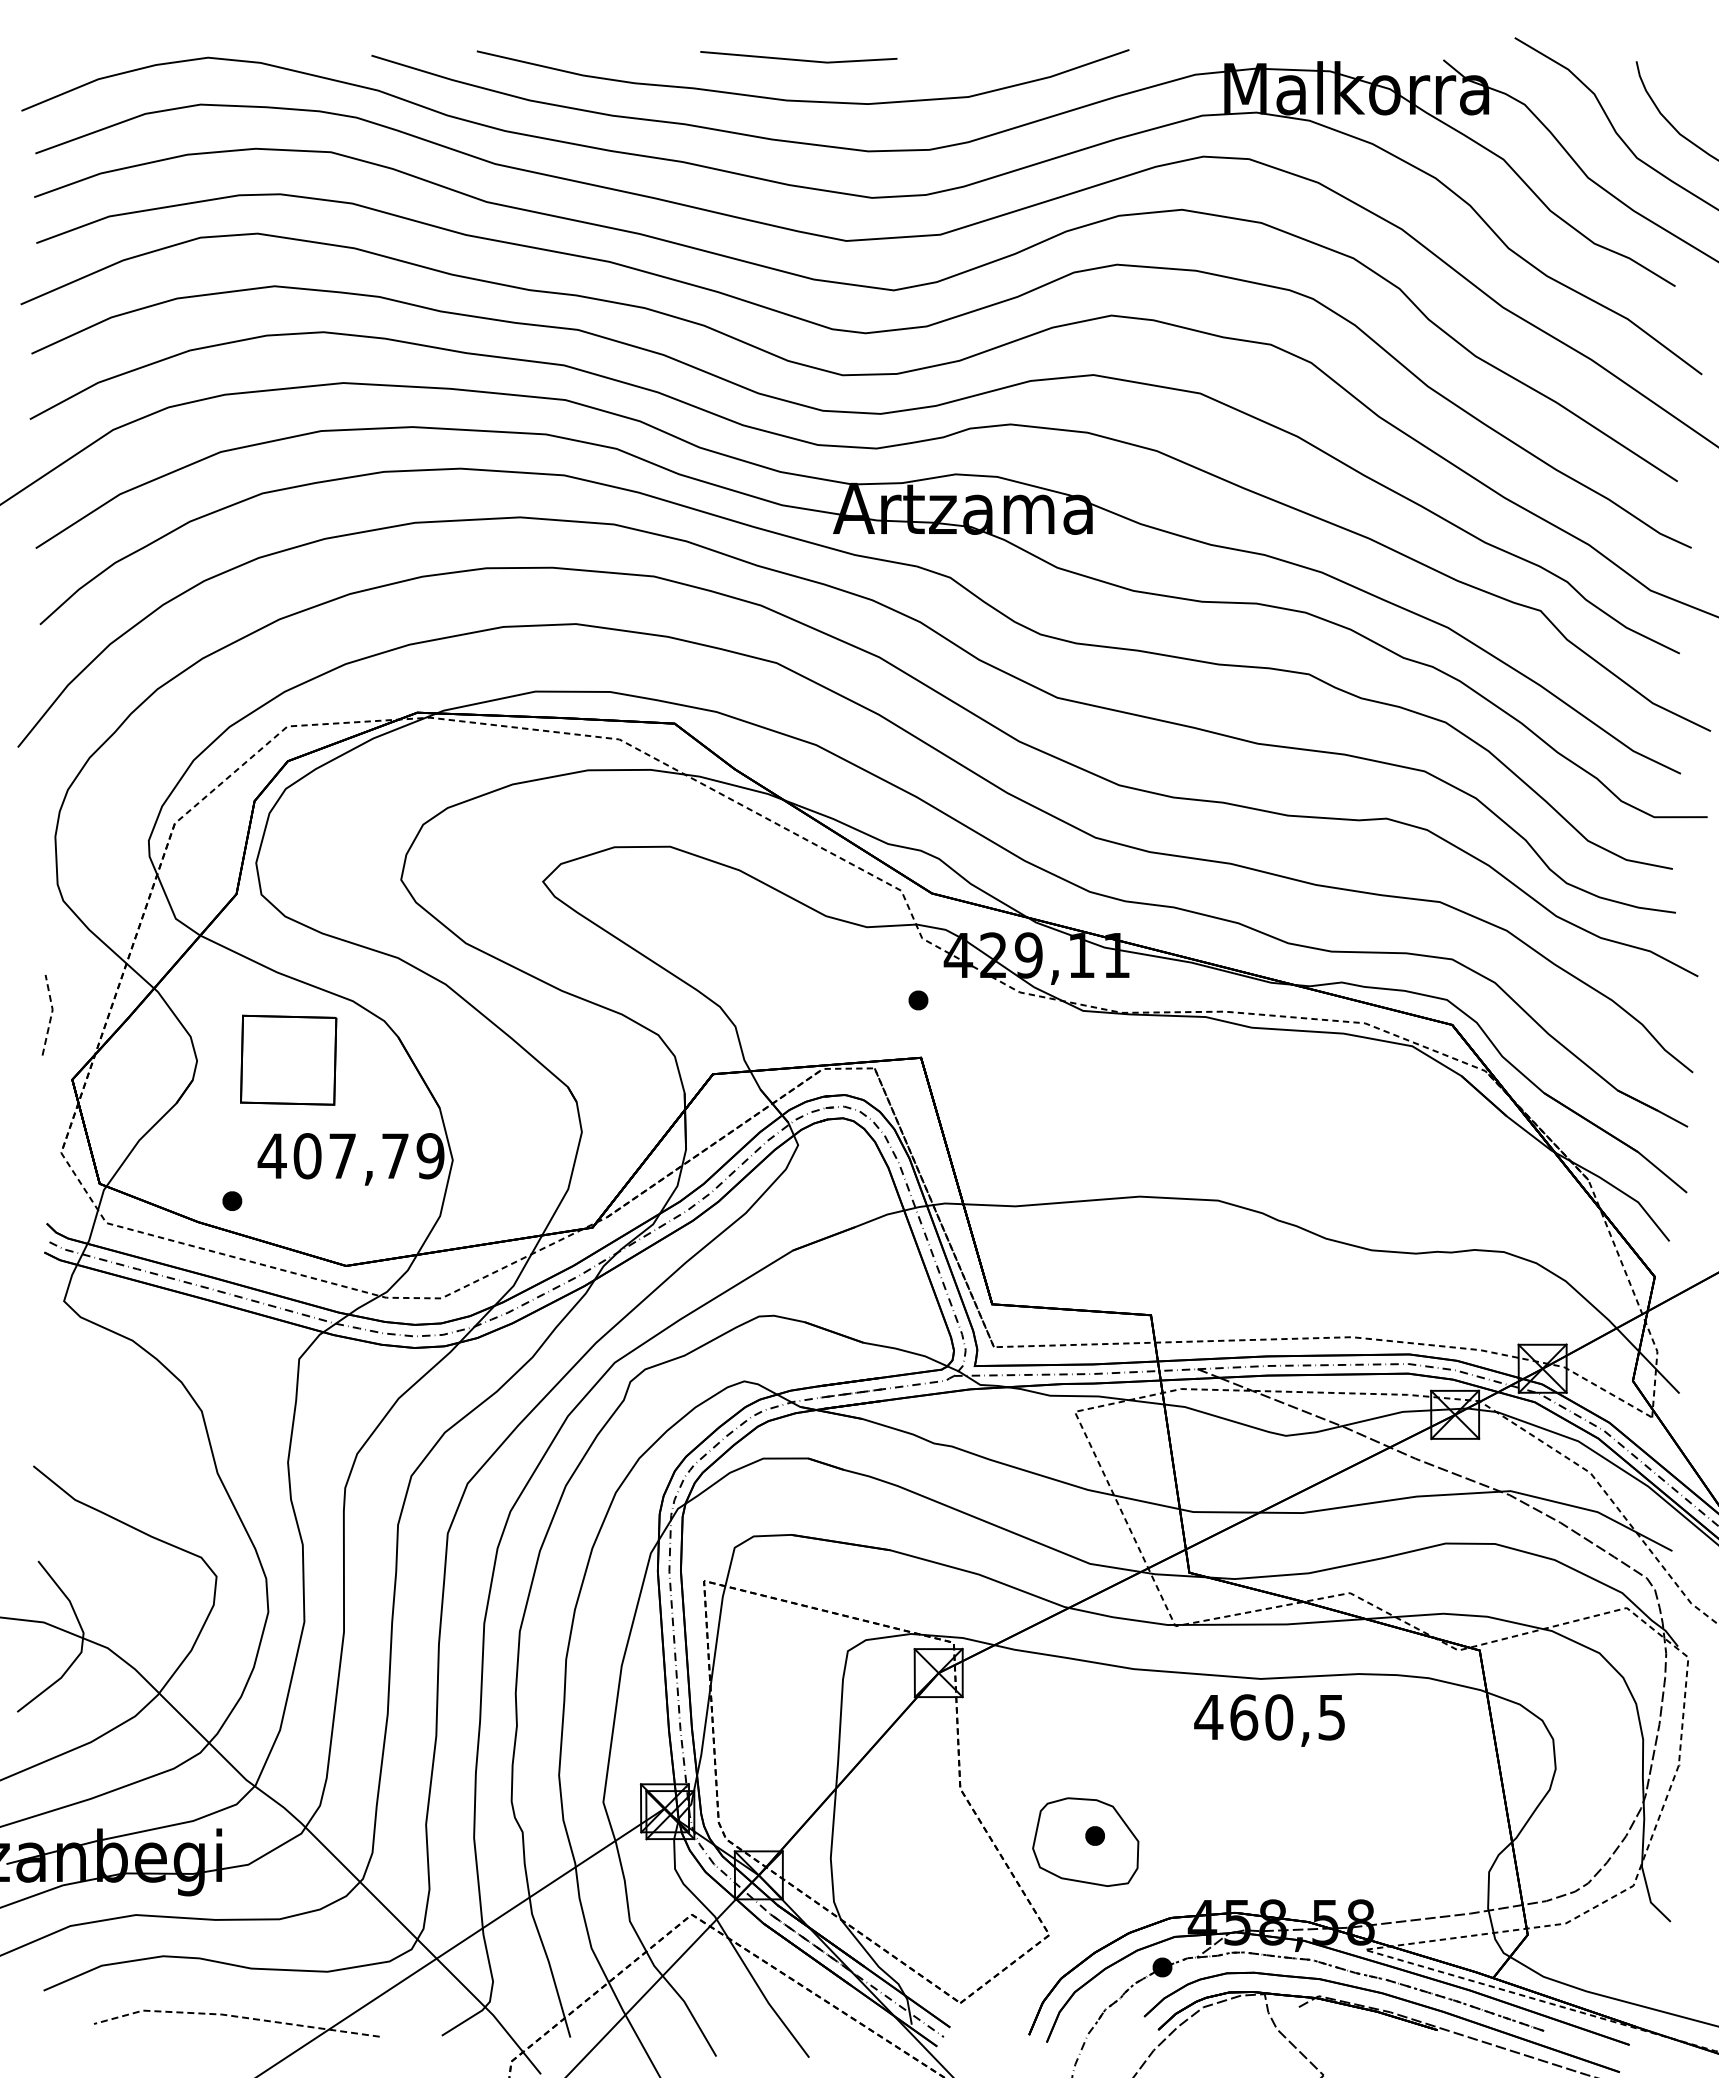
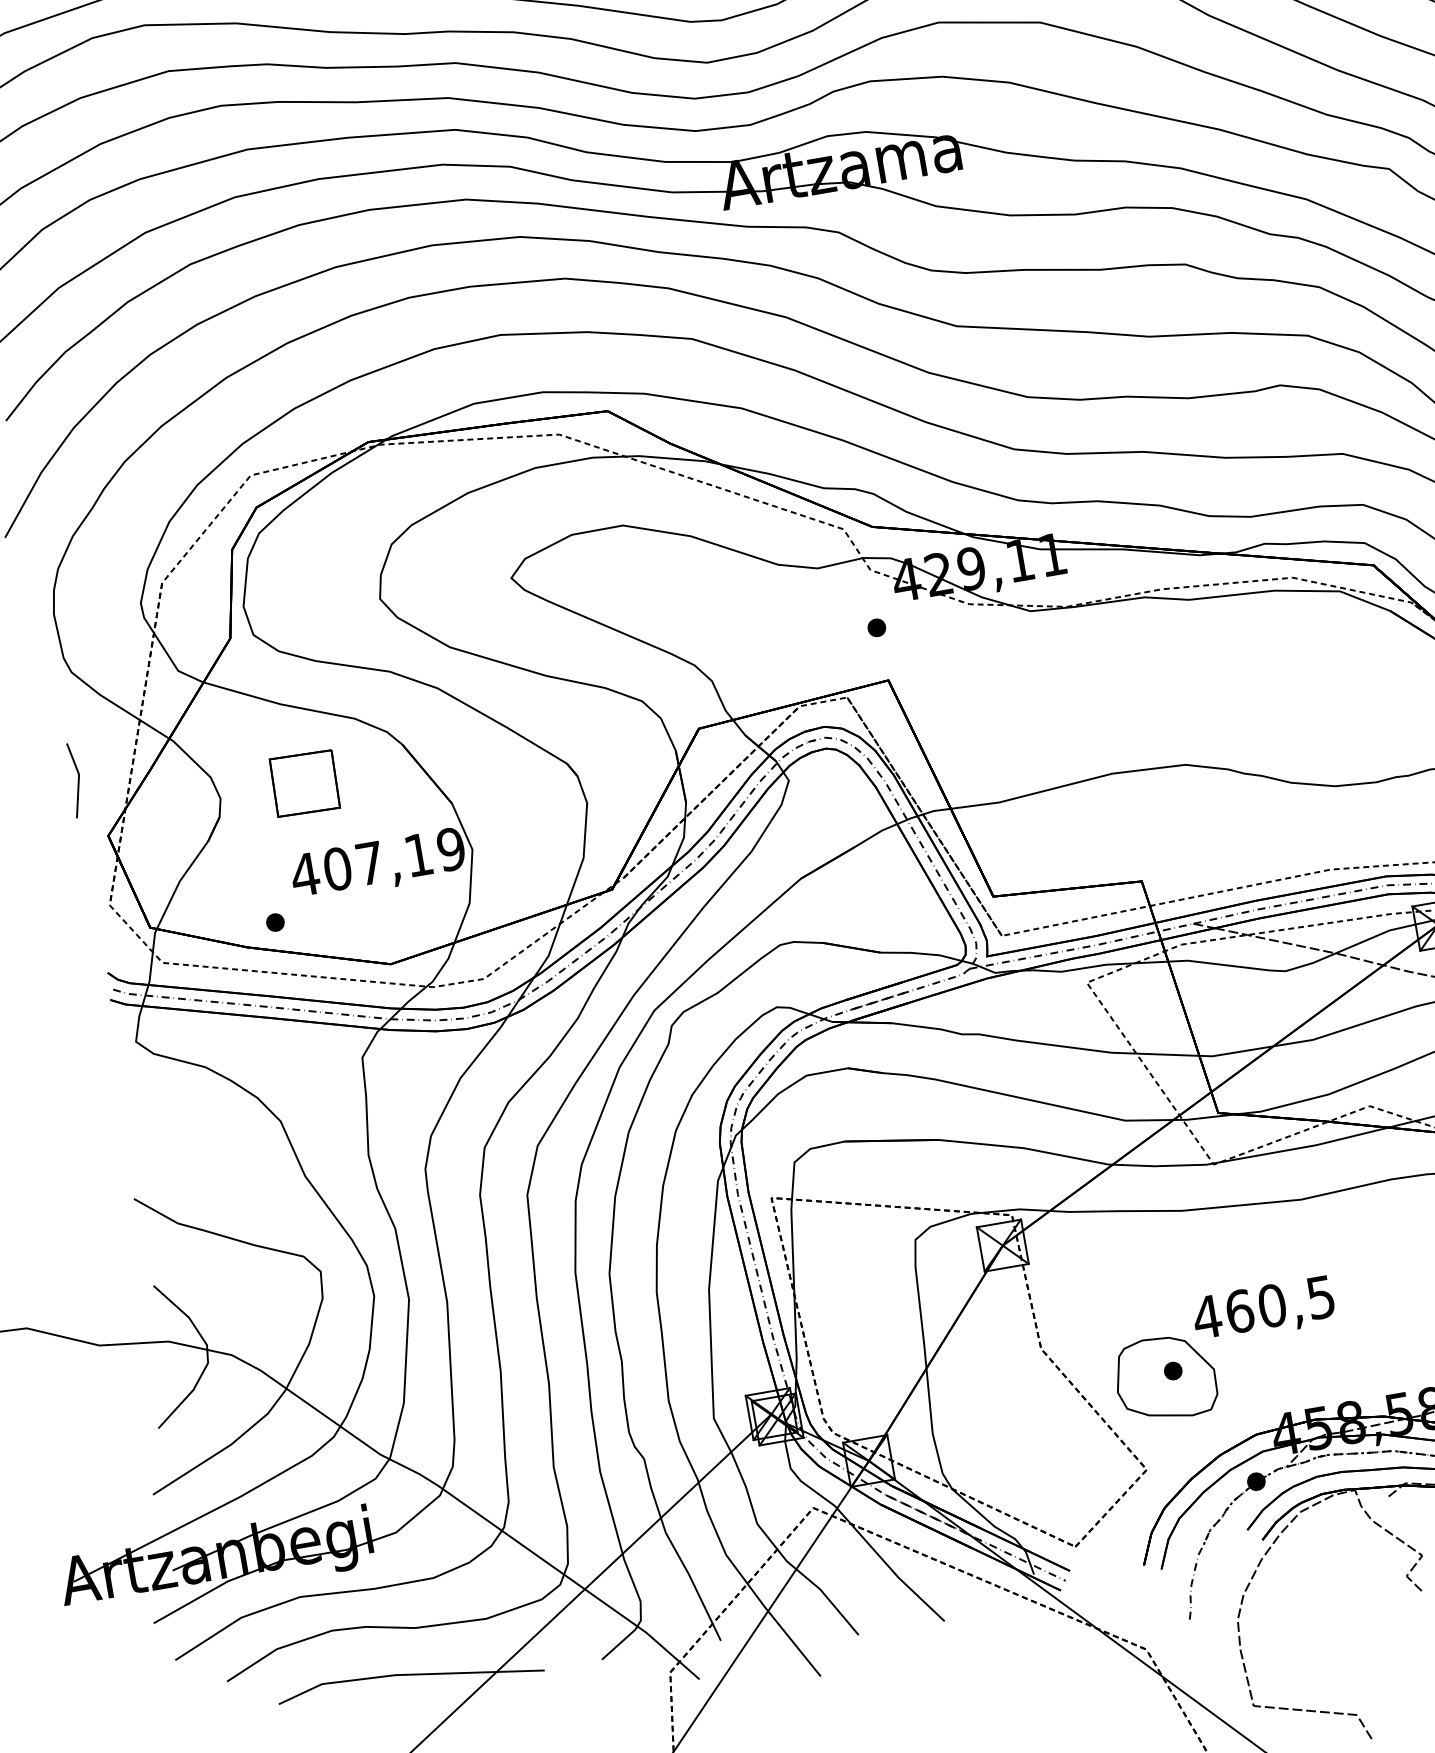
line: (51, 1014) -> (78, 779), dashed -> solid
part: (288, 1060) -> (304, 783), size x0.71
text: (395, 1155) -> (418, 854), 407,79 -> 407,19
text: (1269, 1720) -> (1263, 1310), moved
line: (235, 2016) -> (408, 1674), dashed -> solid

